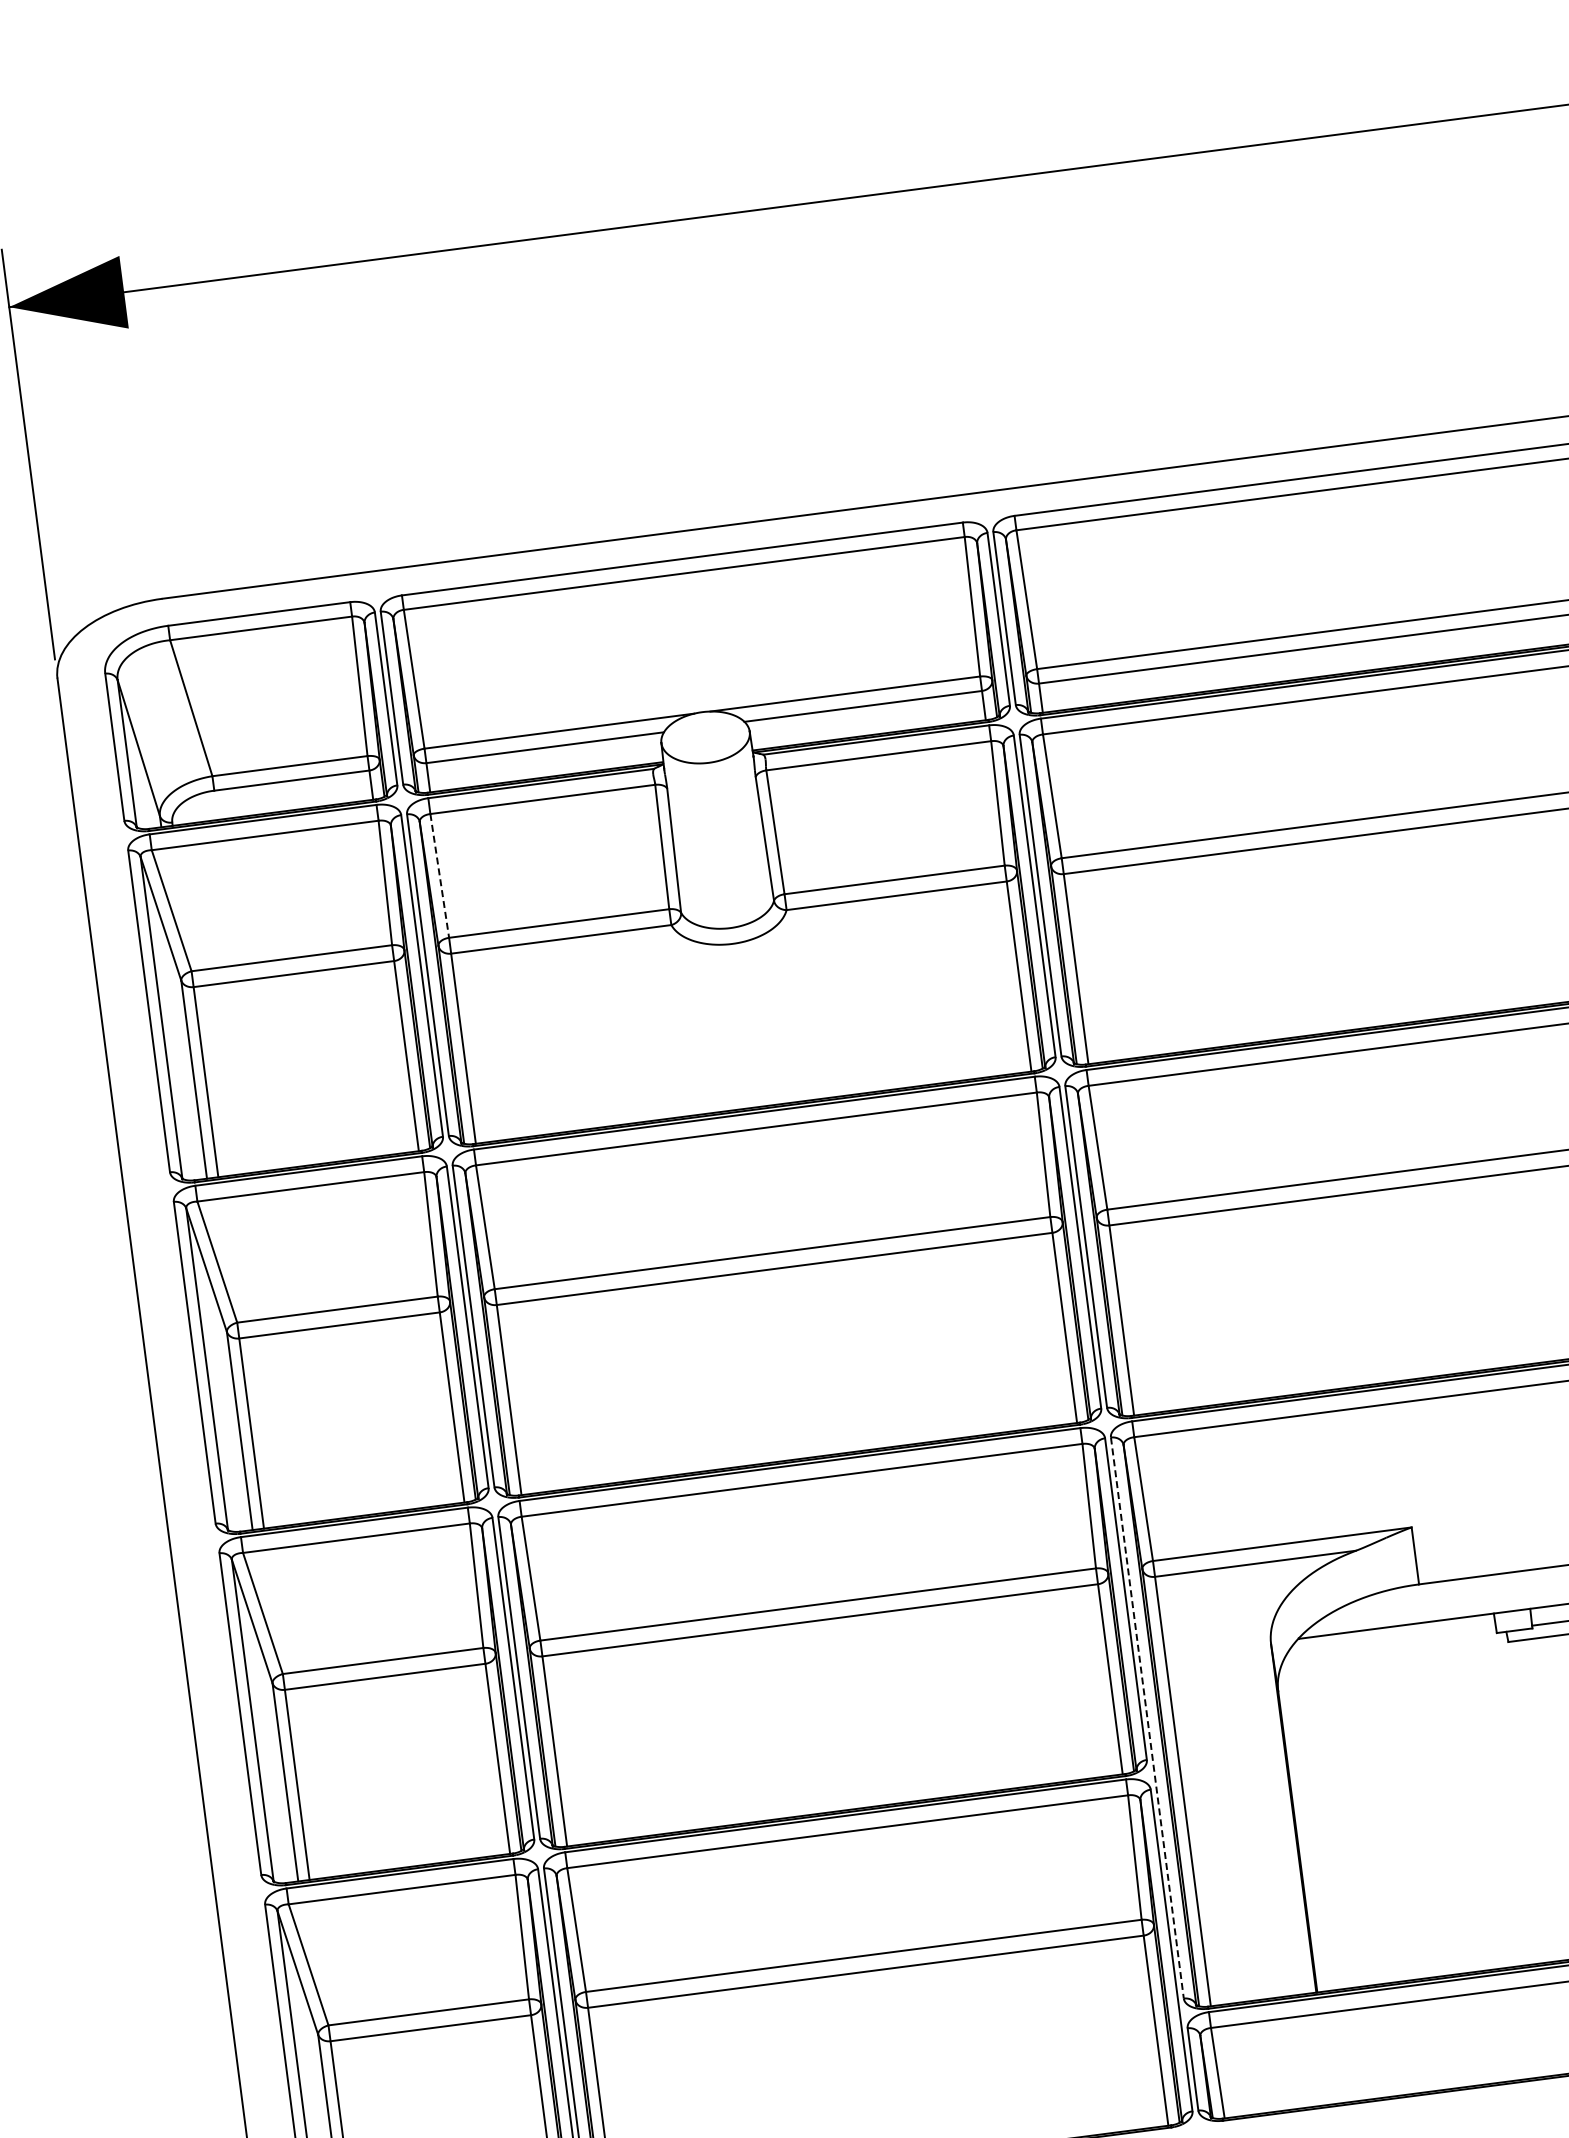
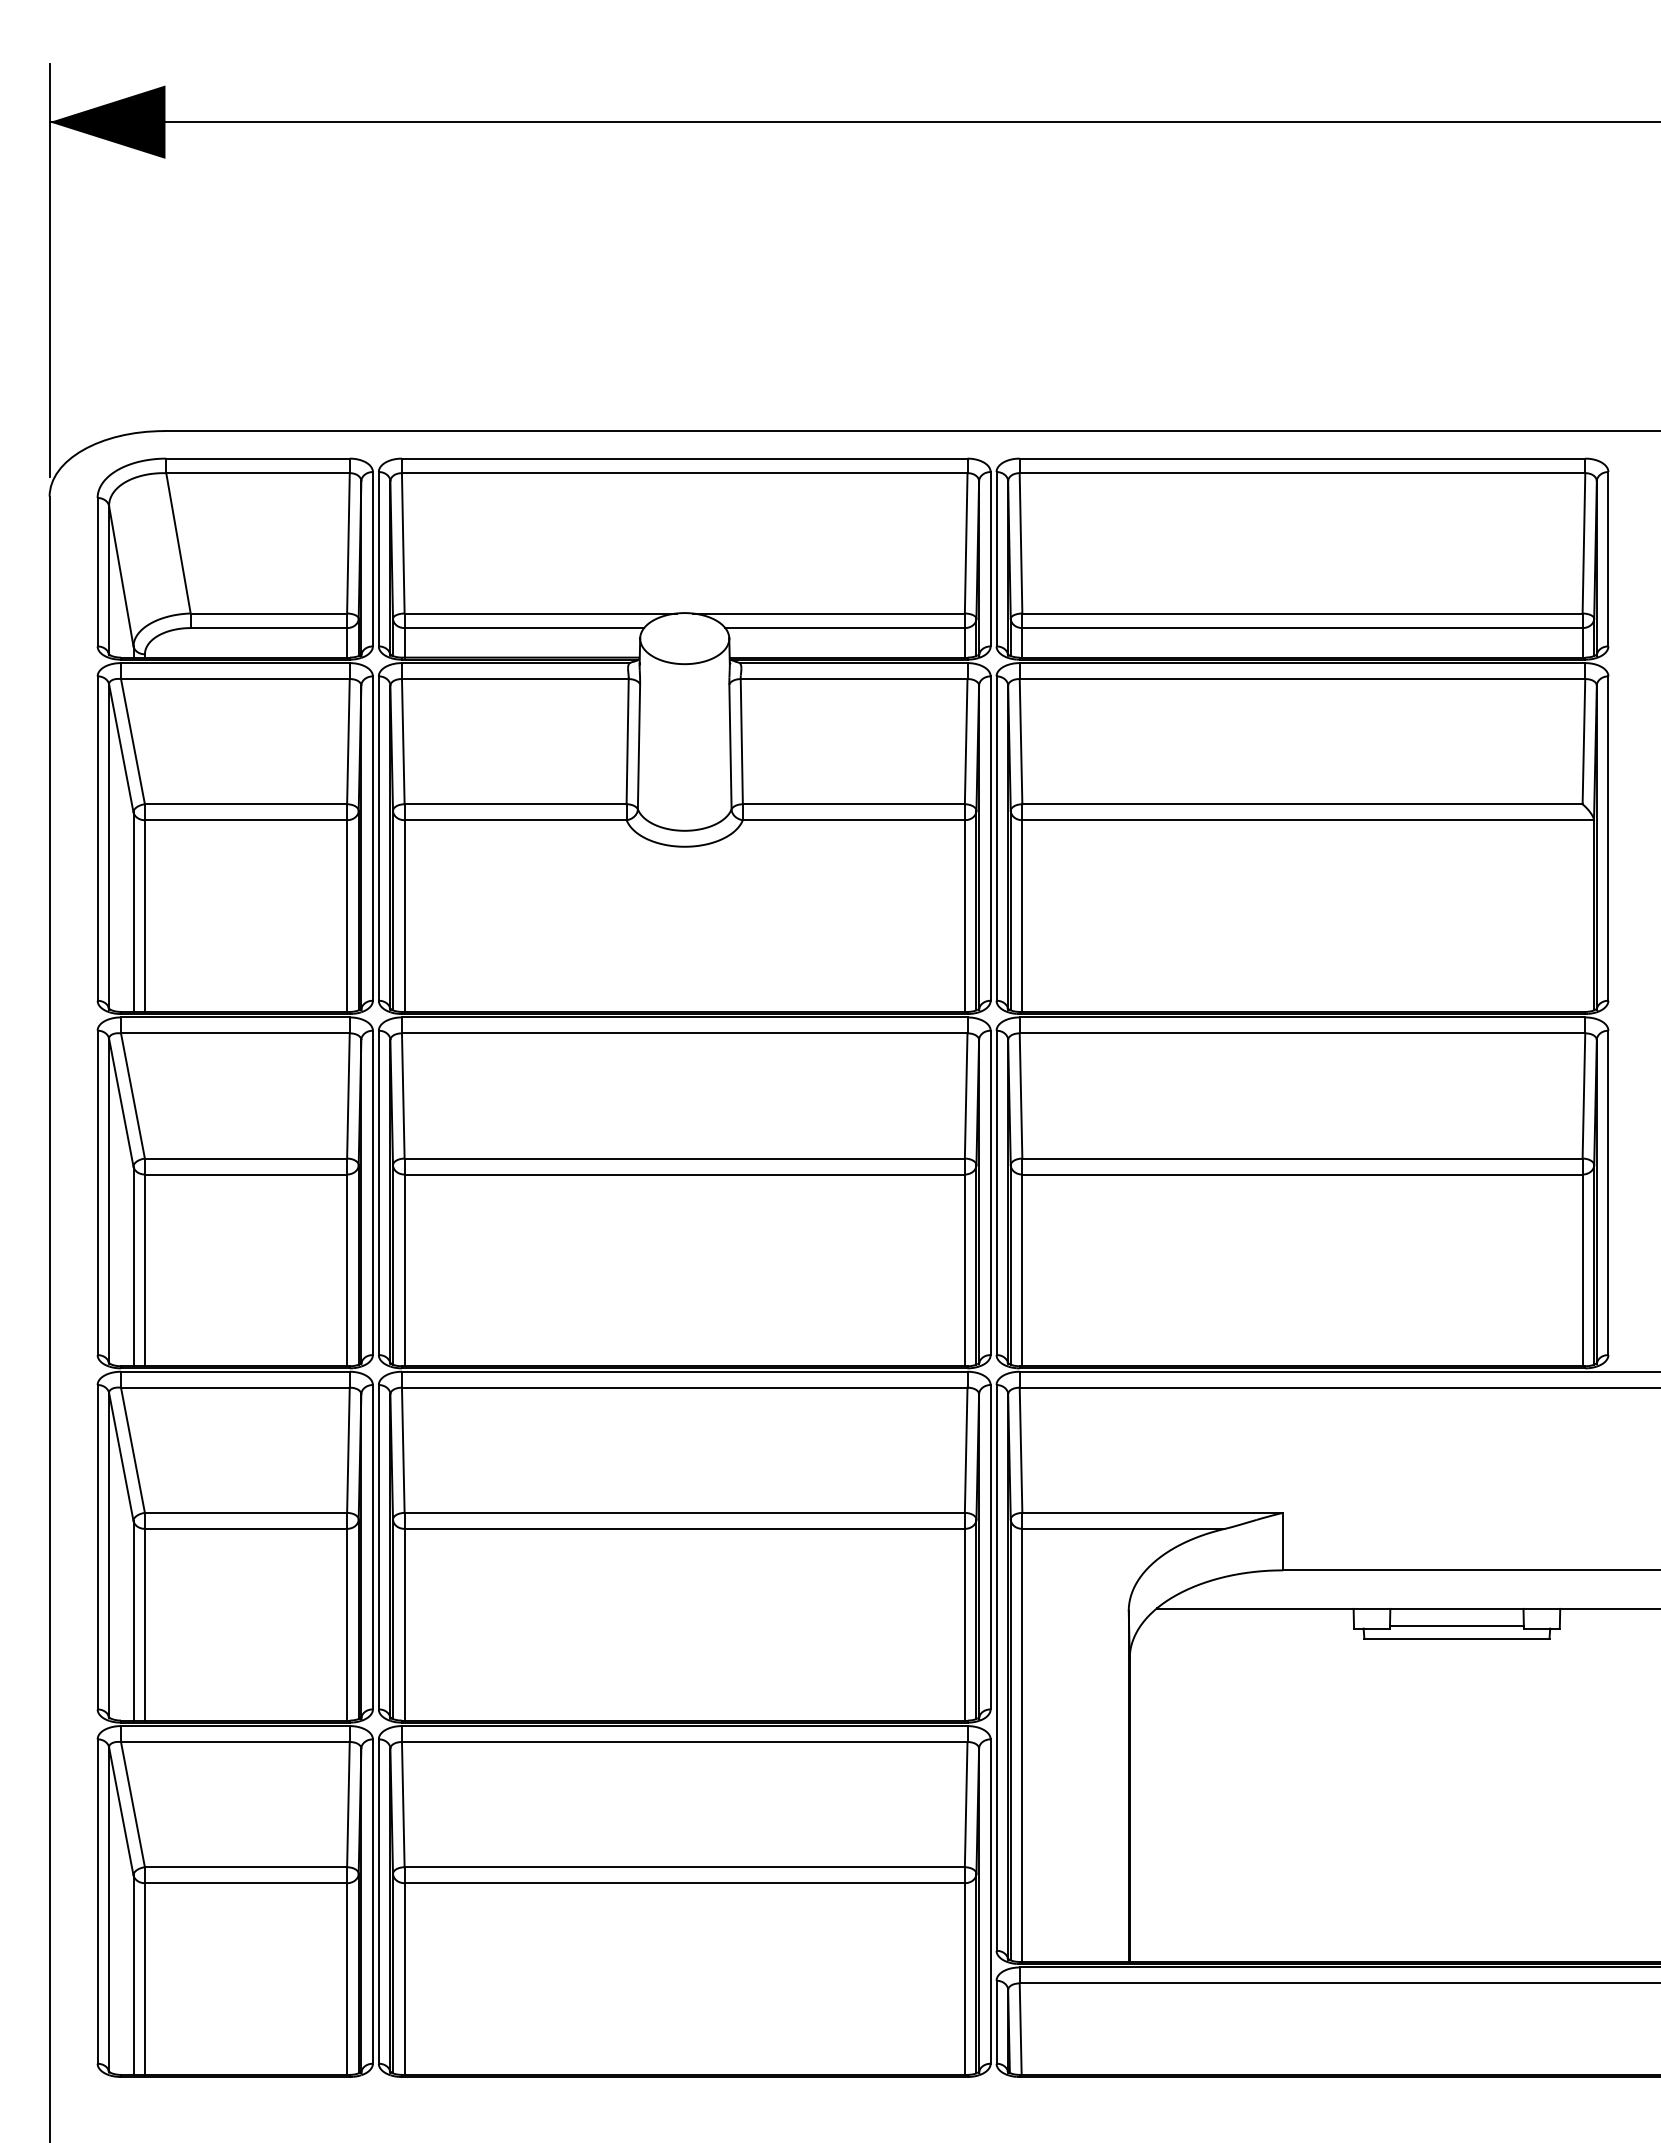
line: (439, 875) -> (403, 741), dashed -> solid
line: (1147, 1717) -> (996, 1667), dashed -> solid

